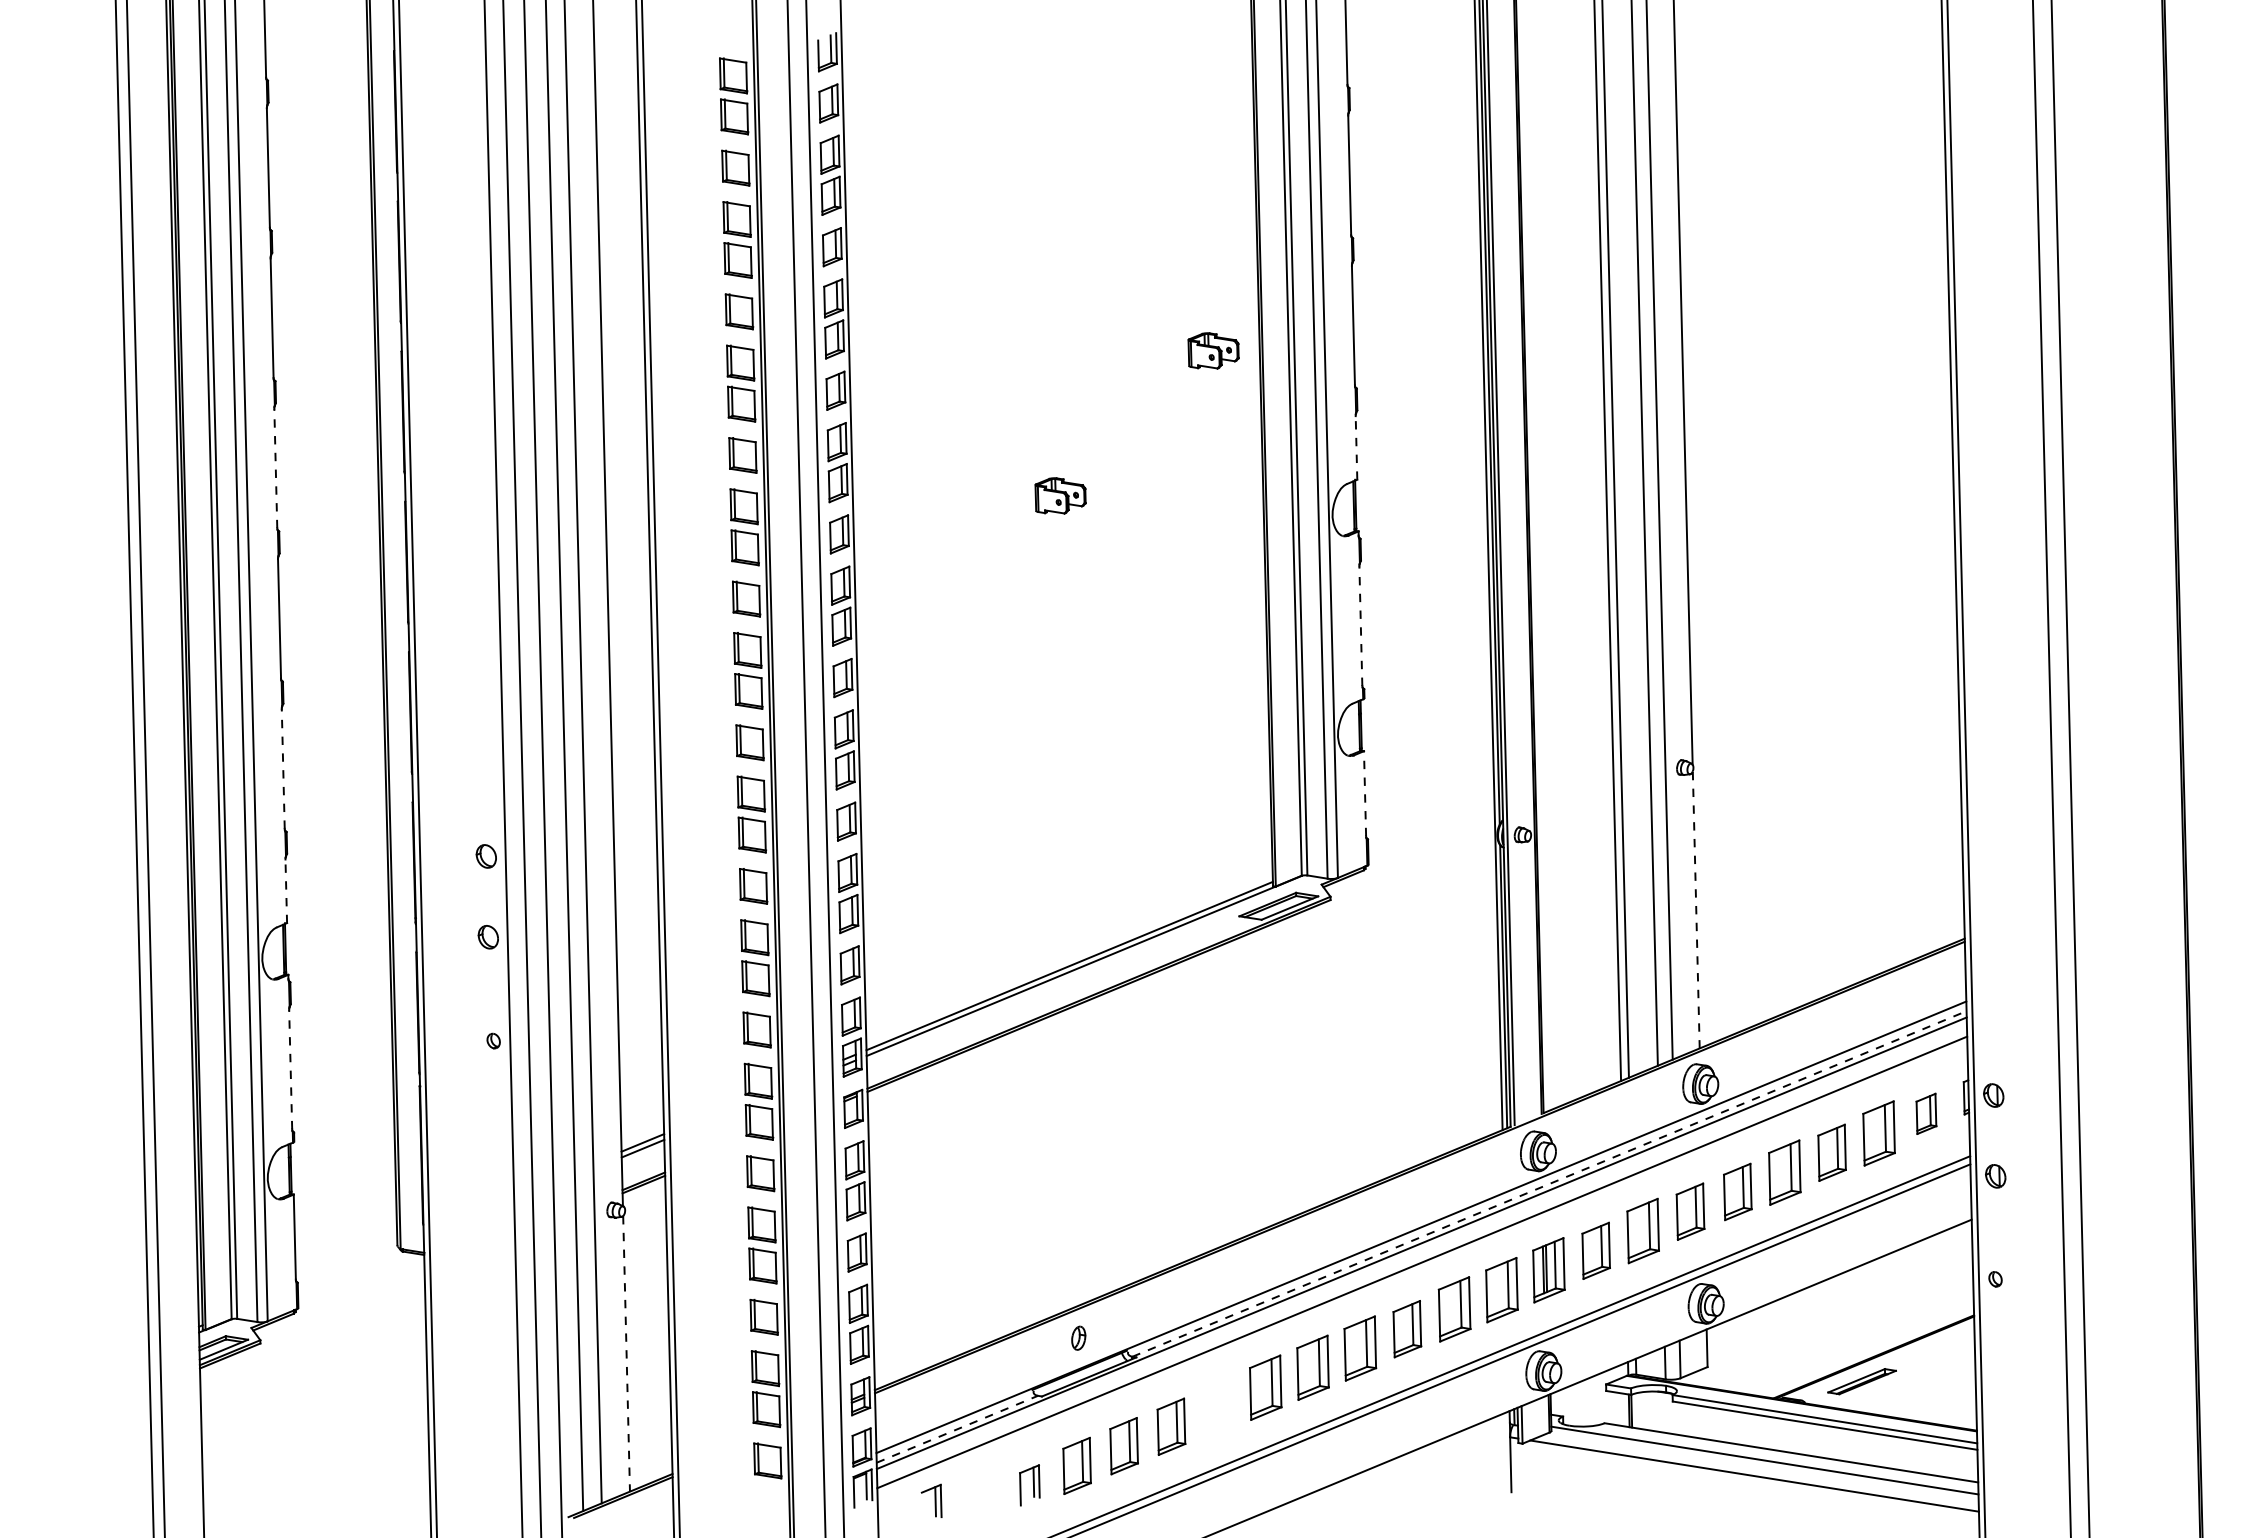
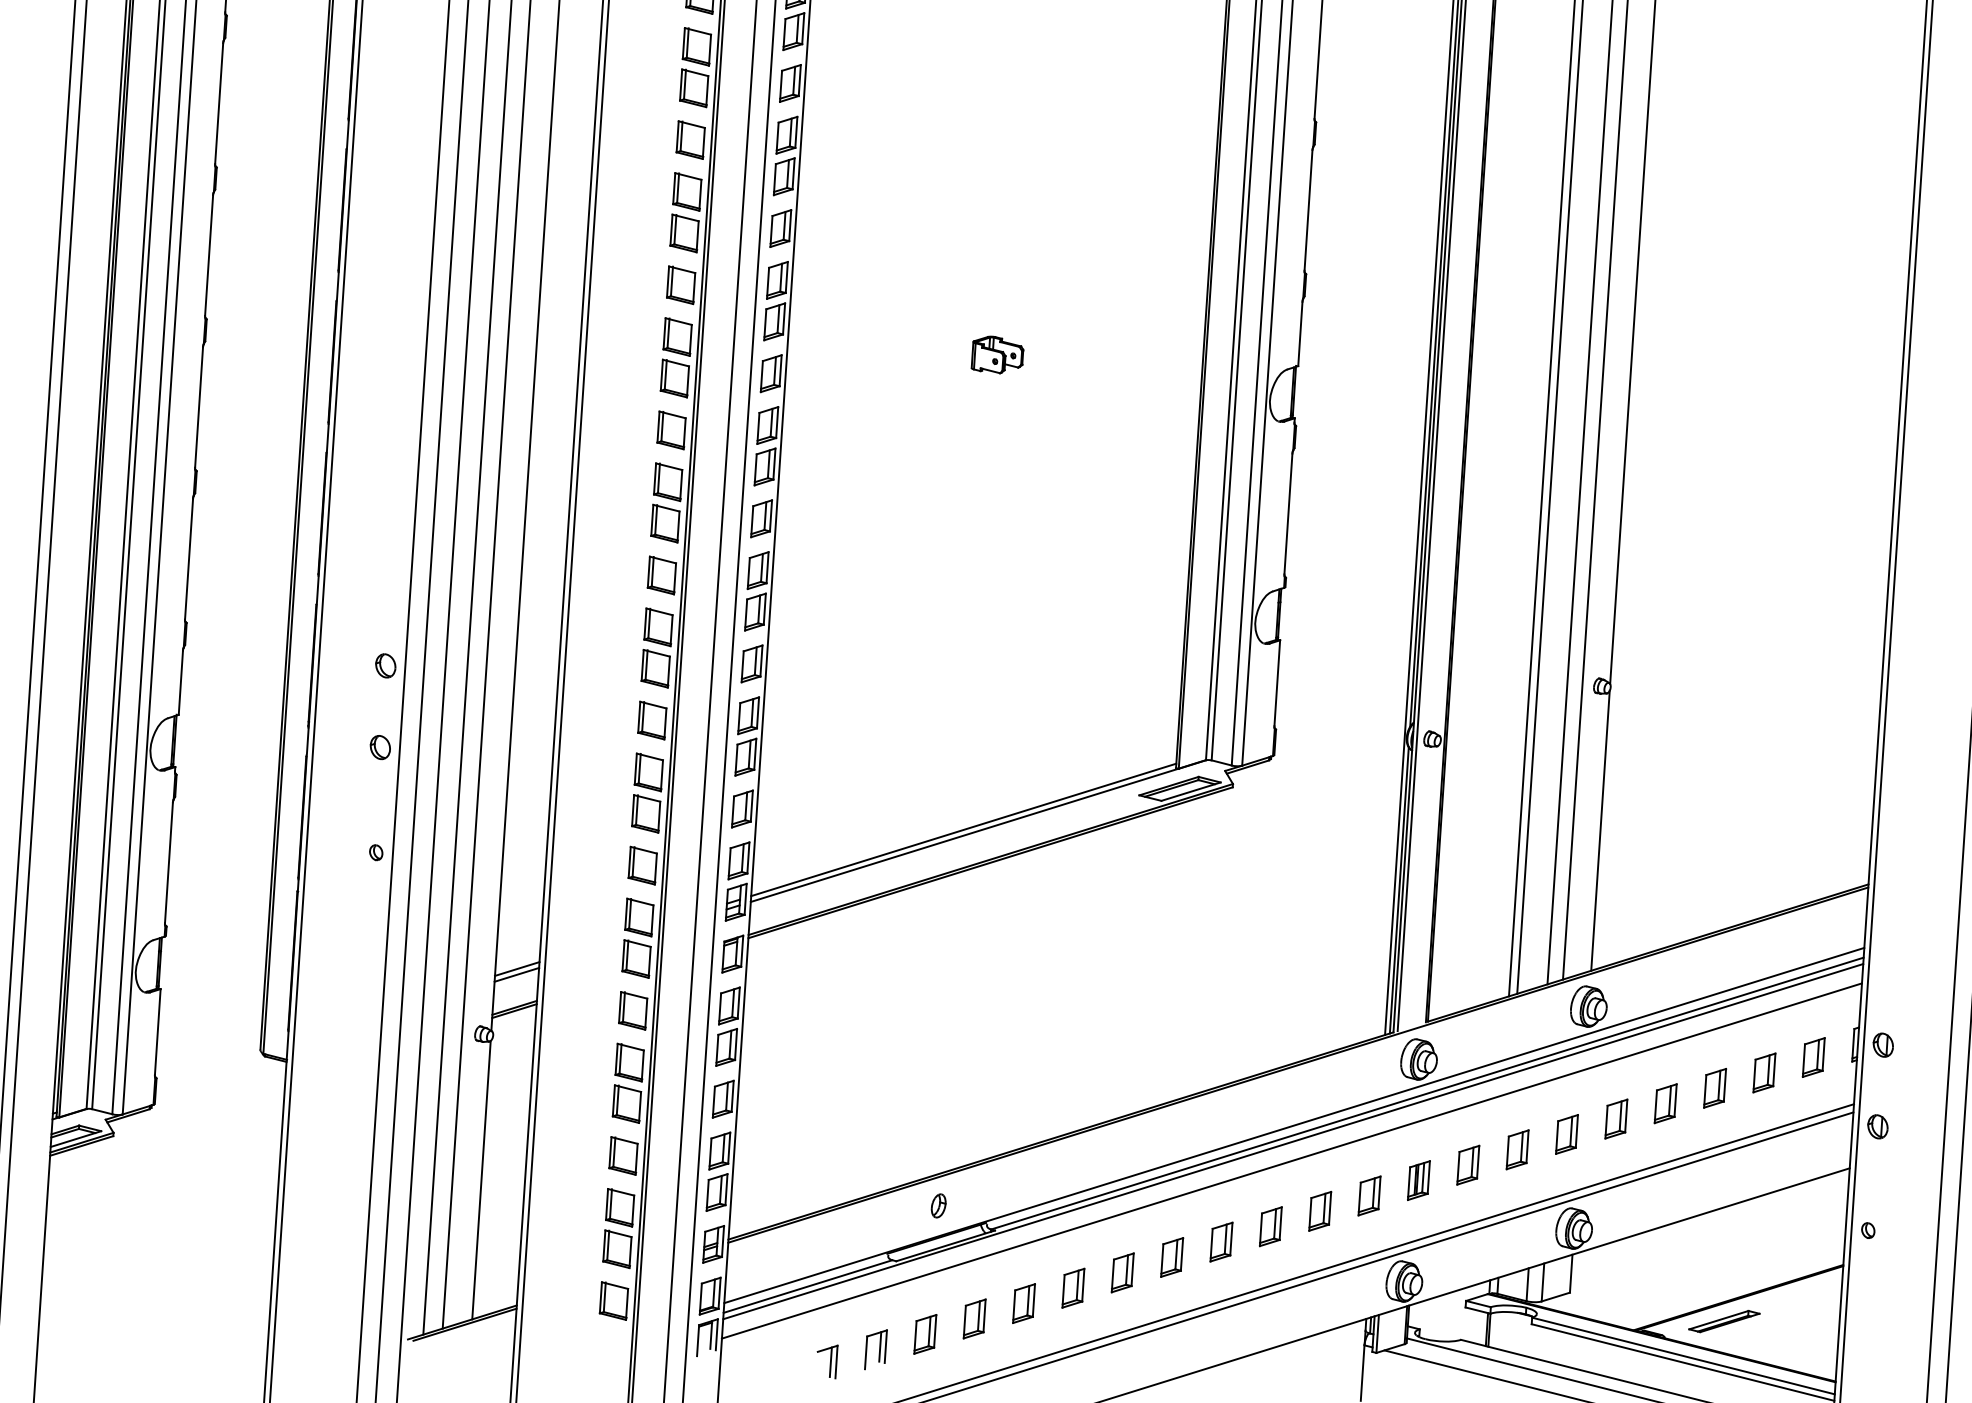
part: (1213, 350) -> (1165, 222), removed
line: (1356, 447) -> (1300, 333), dashed -> solid
line: (275, 468) -> (208, 255), dashed -> solid
line: (1360, 626) -> (1288, 514), dashed -> solid
line: (283, 769) -> (189, 559), dashed -> solid
line: (1365, 793) -> (1277, 683), dashed -> solid
line: (286, 891) -> (181, 682), dashed -> solid
line: (1696, 909) -> (1600, 830), dashed -> solid
line: (290, 1069) -> (168, 862), dashed -> solid
part: (1879, 1133) -> (1764, 1072), size x0.62
part: (1831, 1153) -> (1714, 1088), size x0.71
part: (1784, 1172) -> (1665, 1103), size x0.62
line: (1549, 1183) -> (1427, 1093), dashed -> solid
part: (1737, 1192) -> (1616, 1119), size x0.71
part: (1690, 1211) -> (1567, 1134), size x0.71
part: (1643, 1231) -> (1517, 1150), size x0.62
part: (1595, 1250) -> (1467, 1164), size x0.71
part: (1548, 1270) -> (1418, 1180), size x0.62
part: (1501, 1289) -> (1369, 1195), size x0.62
part: (1454, 1309) -> (1320, 1211), size x0.62
part: (1407, 1328) -> (1271, 1226), size x0.71
part: (1359, 1348) -> (1220, 1242), size x0.62
line: (626, 1353) -> (481, 1179), dashed -> solid
part: (1312, 1368) -> (1171, 1257), size x0.62
part: (1265, 1387) -> (1122, 1272), size x0.62
part: (1218, 1407) -> (1073, 1288), added
part: (1171, 1426) -> (1024, 1303), size x0.71
line: (957, 1429) -> (808, 1286), dashed -> solid
part: (1124, 1446) -> (974, 1319), size x0.71
part: (1076, 1465) -> (924, 1333), size x0.71
part: (931, 1500) -> (826, 1360), moved

